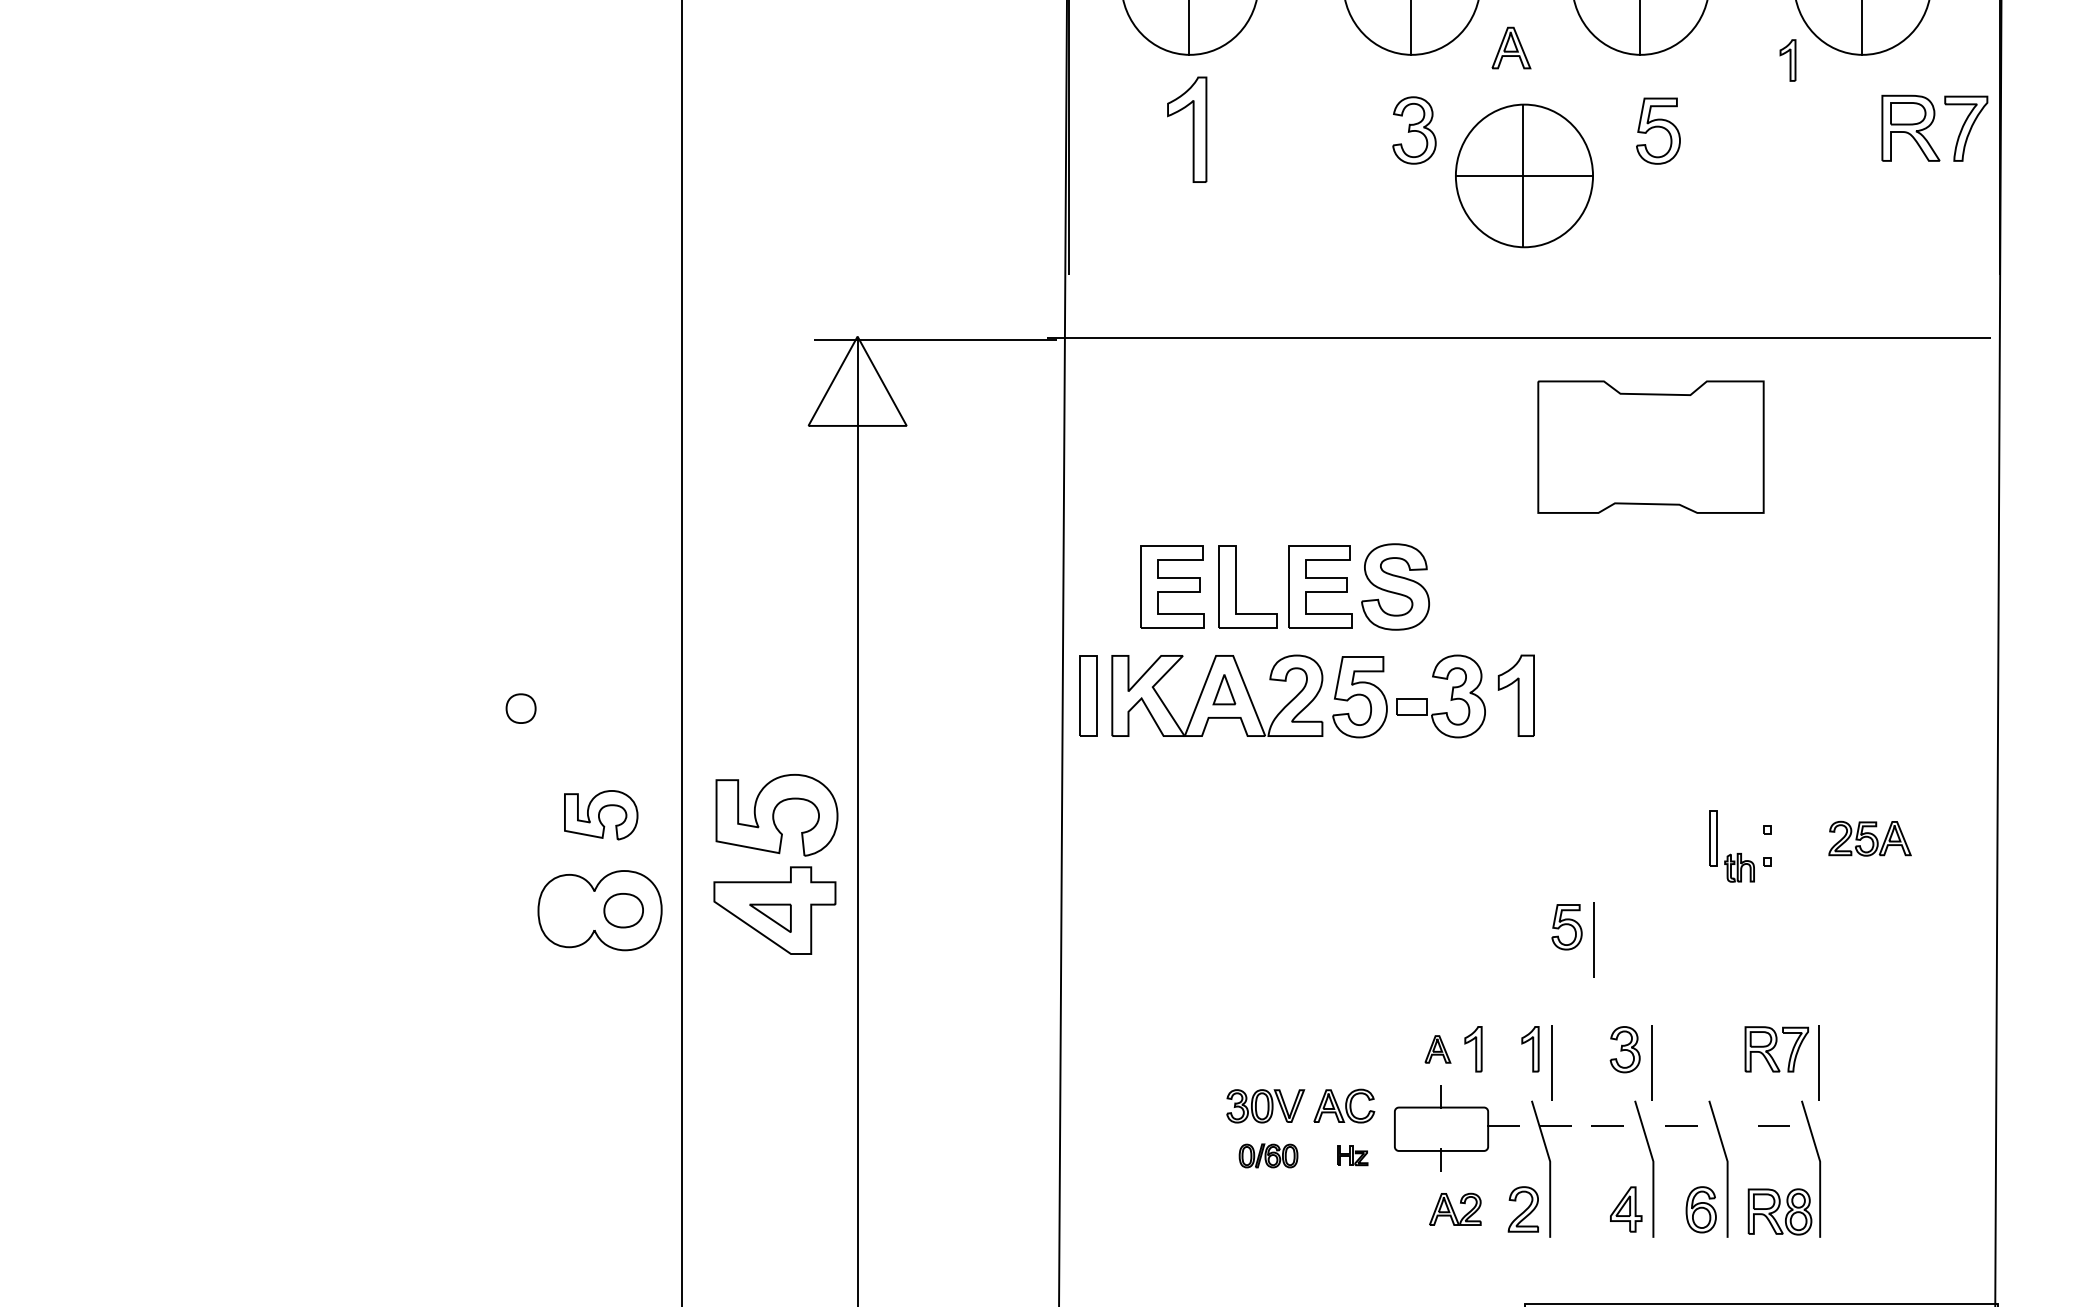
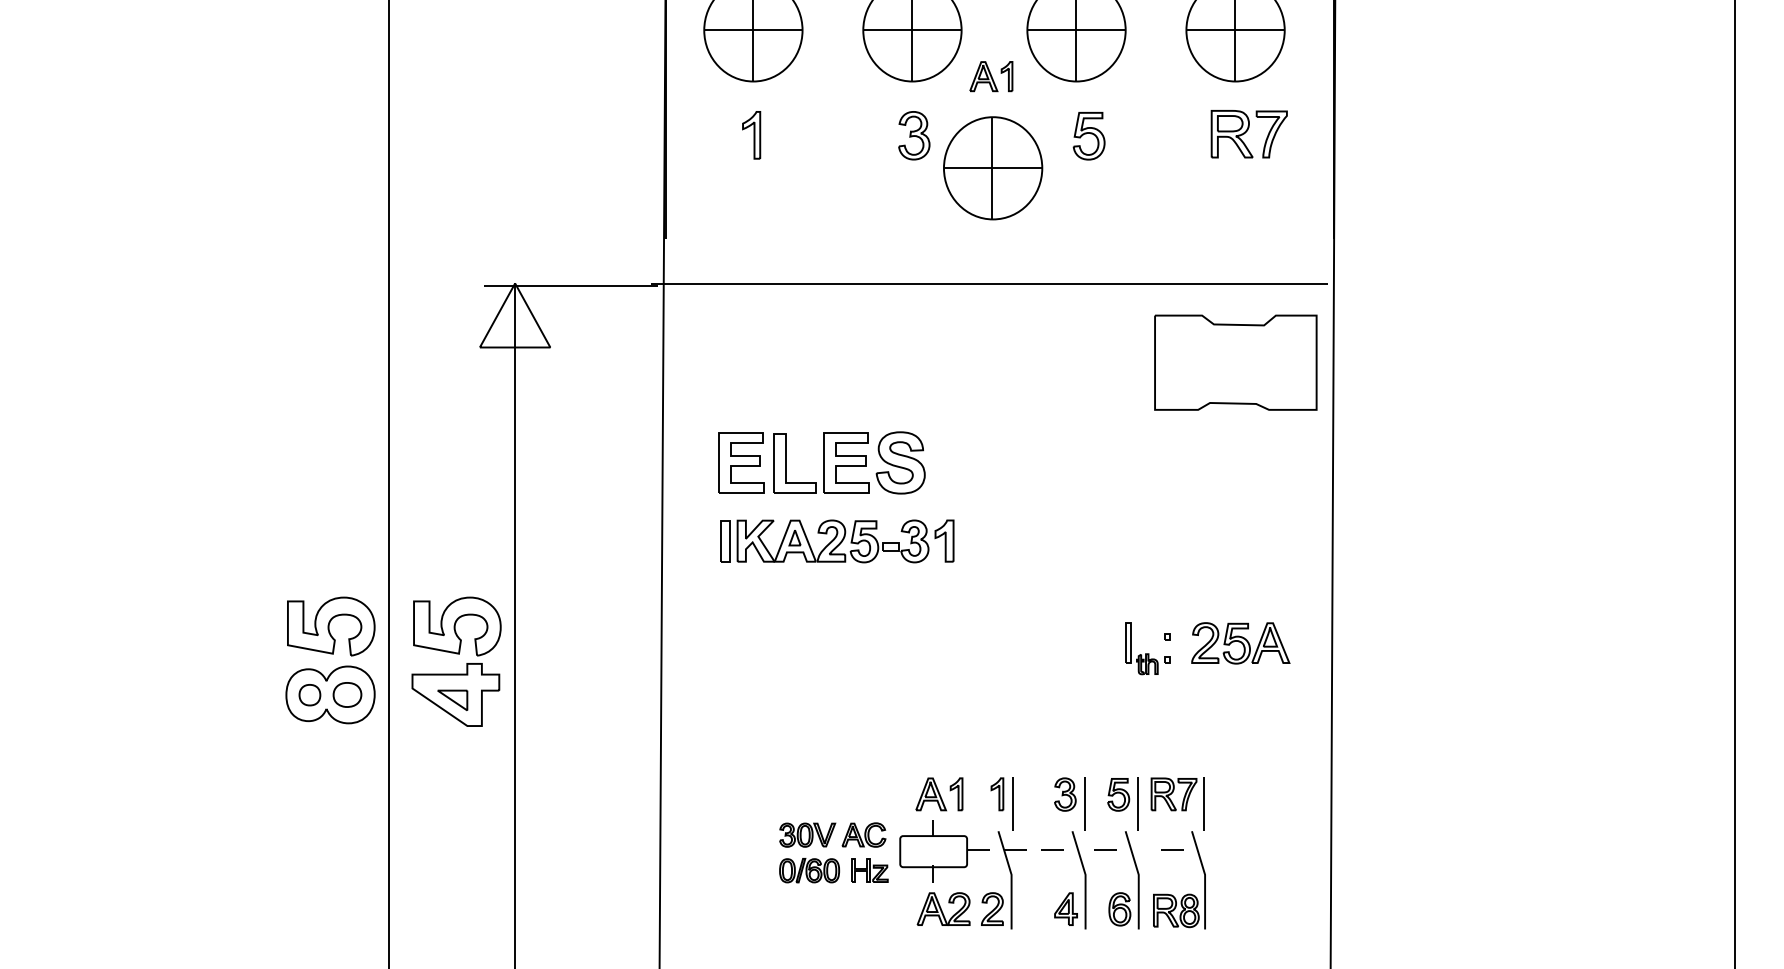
part: (1787, 60) -> (1006, 76), moved
part: (1933, 128) -> (1248, 134), moved
part: (1187, 130) -> (751, 135), size x0.62
part: (1650, 446) -> (1235, 362), moved
part: (1307, 696) -> (837, 541), size x0.71
part: (520, 709) -> (309, 695), moved
part: (601, 815) -> (331, 626), size x1.67
part: (1869, 838) -> (1240, 643), size x1.67
part: (1572, 939) -> (1122, 803), moved
part: (1437, 1049) -> (930, 794), size x1.67
part: (1268, 1155) -> (809, 870), size x1.43
part: (1351, 1155) -> (869, 870), size x1.67
part: (1455, 1208) -> (943, 908), size x1.43

